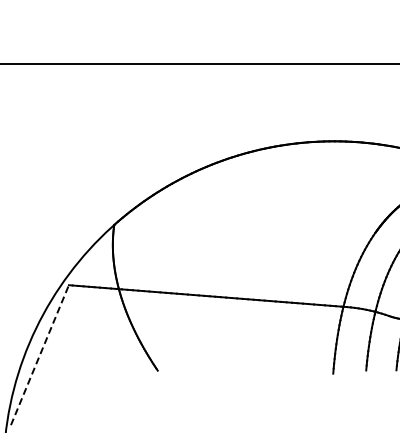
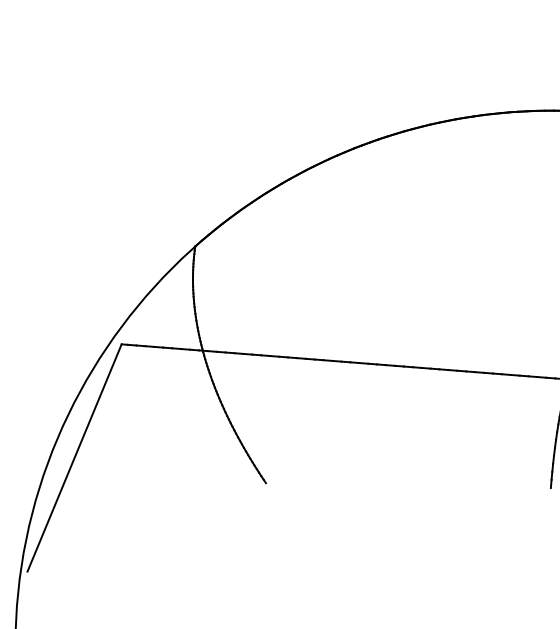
line: (39, 355) -> (73, 458), dashed -> solid

